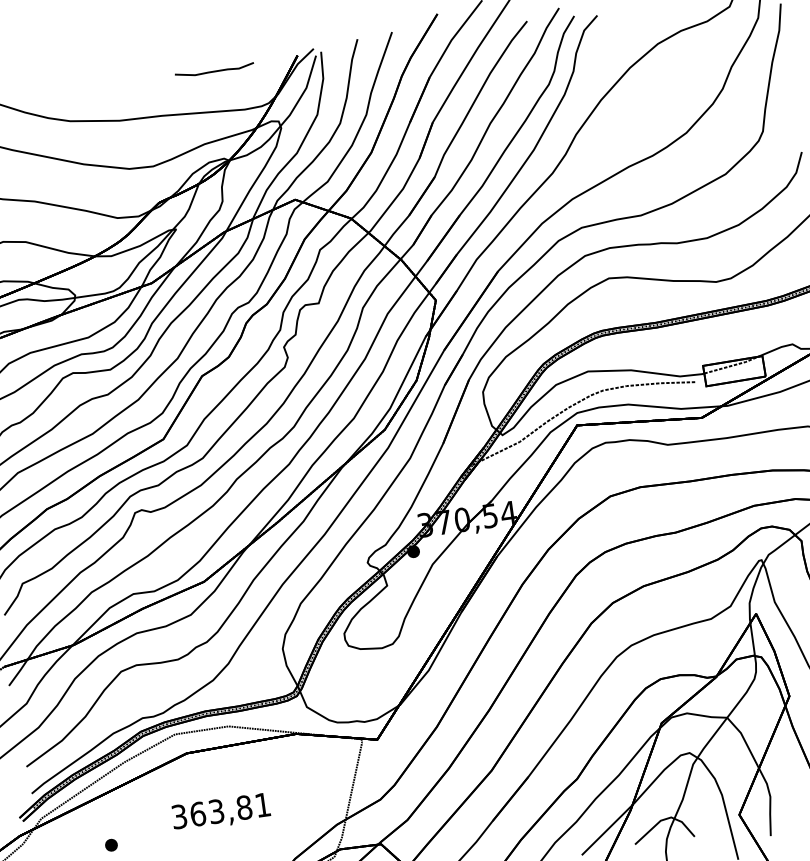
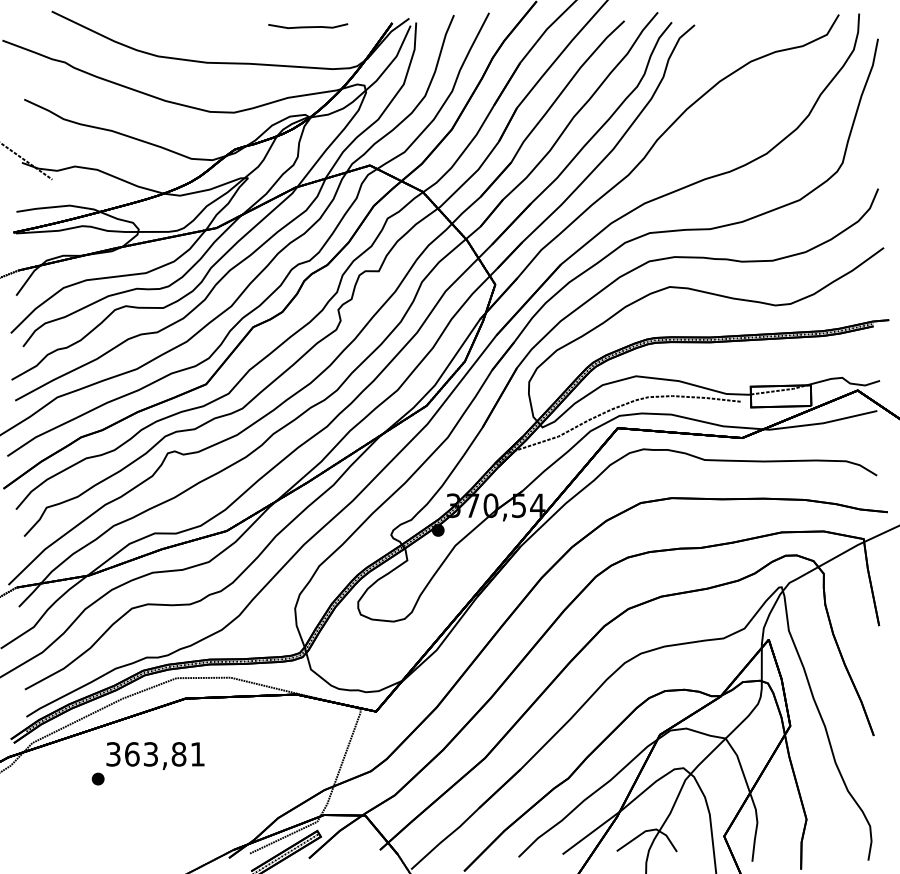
text: (221, 813) -> (155, 756), moved

